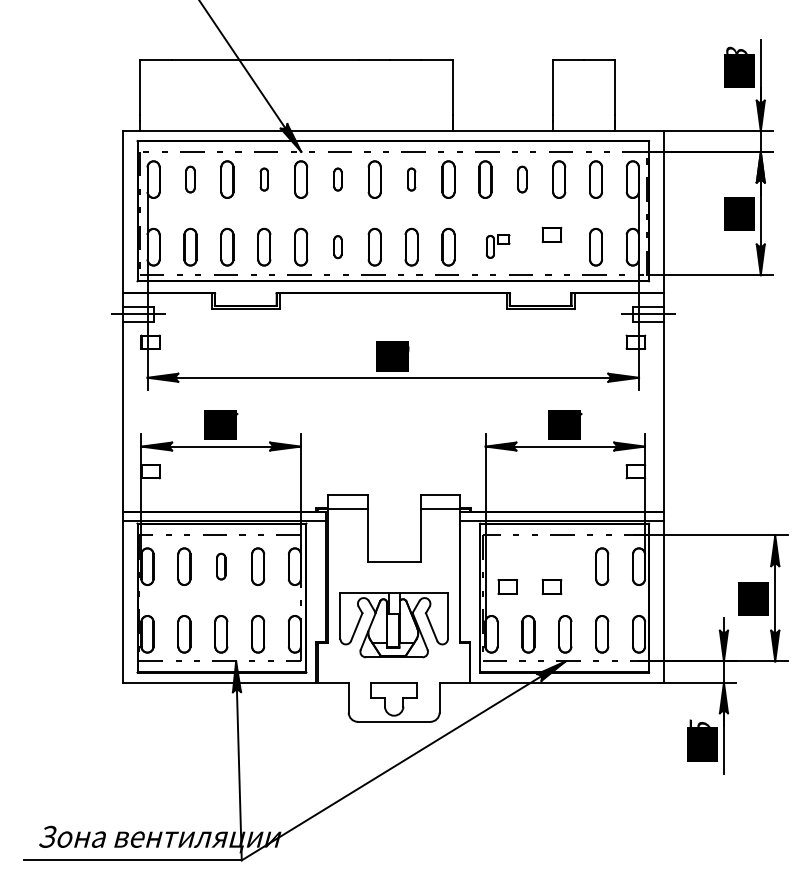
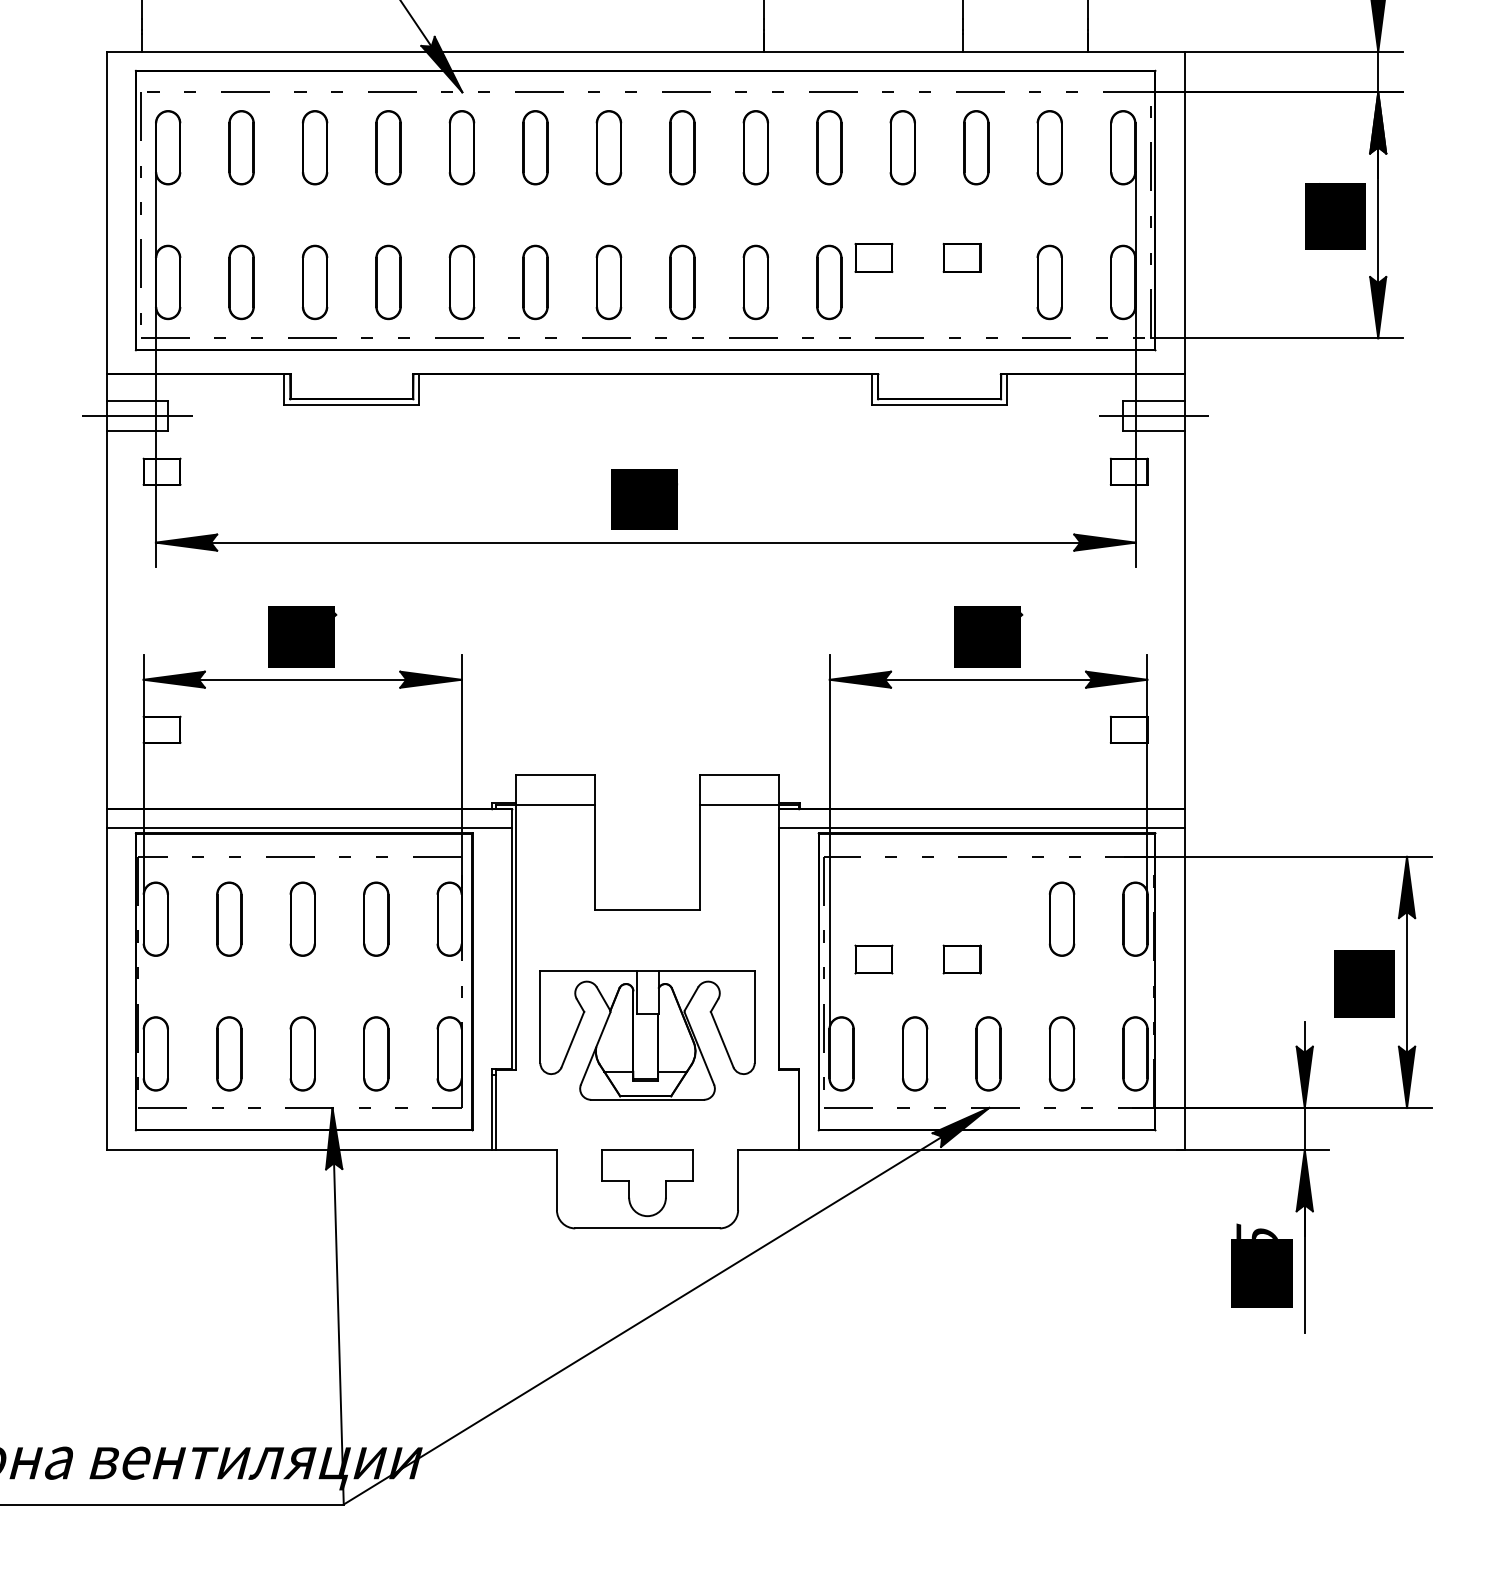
part: (190, 179) -> (241, 147), size x1.43
part: (264, 179) -> (389, 147), size x1.67
part: (337, 179) -> (534, 147), size x1.67
part: (411, 179) -> (682, 147), size x1.67
part: (522, 179) -> (903, 147), size x1.43
part: (337, 246) -> (534, 280), size x1.67
part: (497, 246) -> (853, 280), size x1.67
part: (221, 566) -> (303, 918), size x1.43

